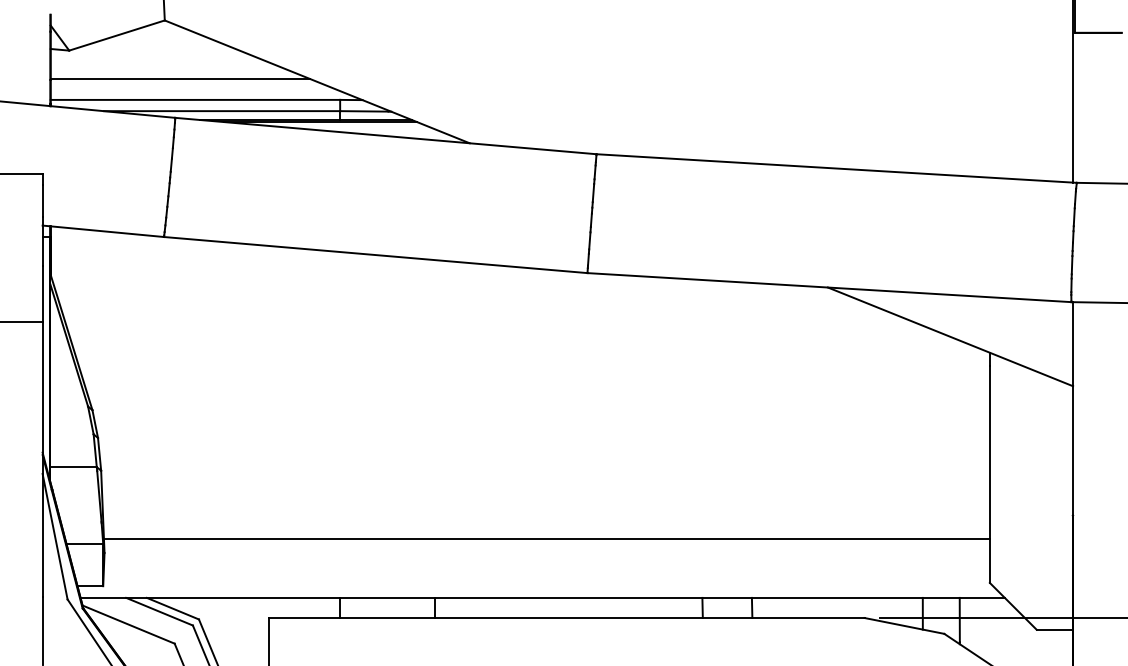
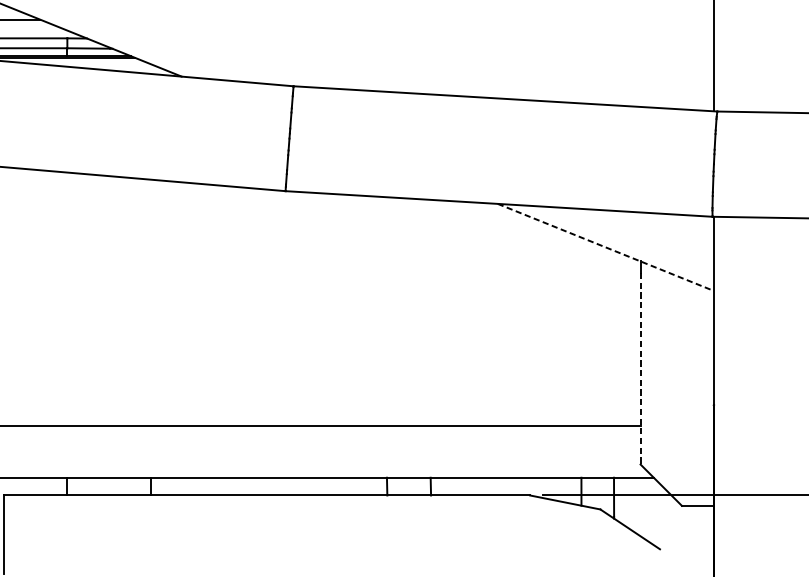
line: (950, 337) -> (605, 247), solid -> dashed
line: (989, 474) -> (640, 368), solid -> dashed

